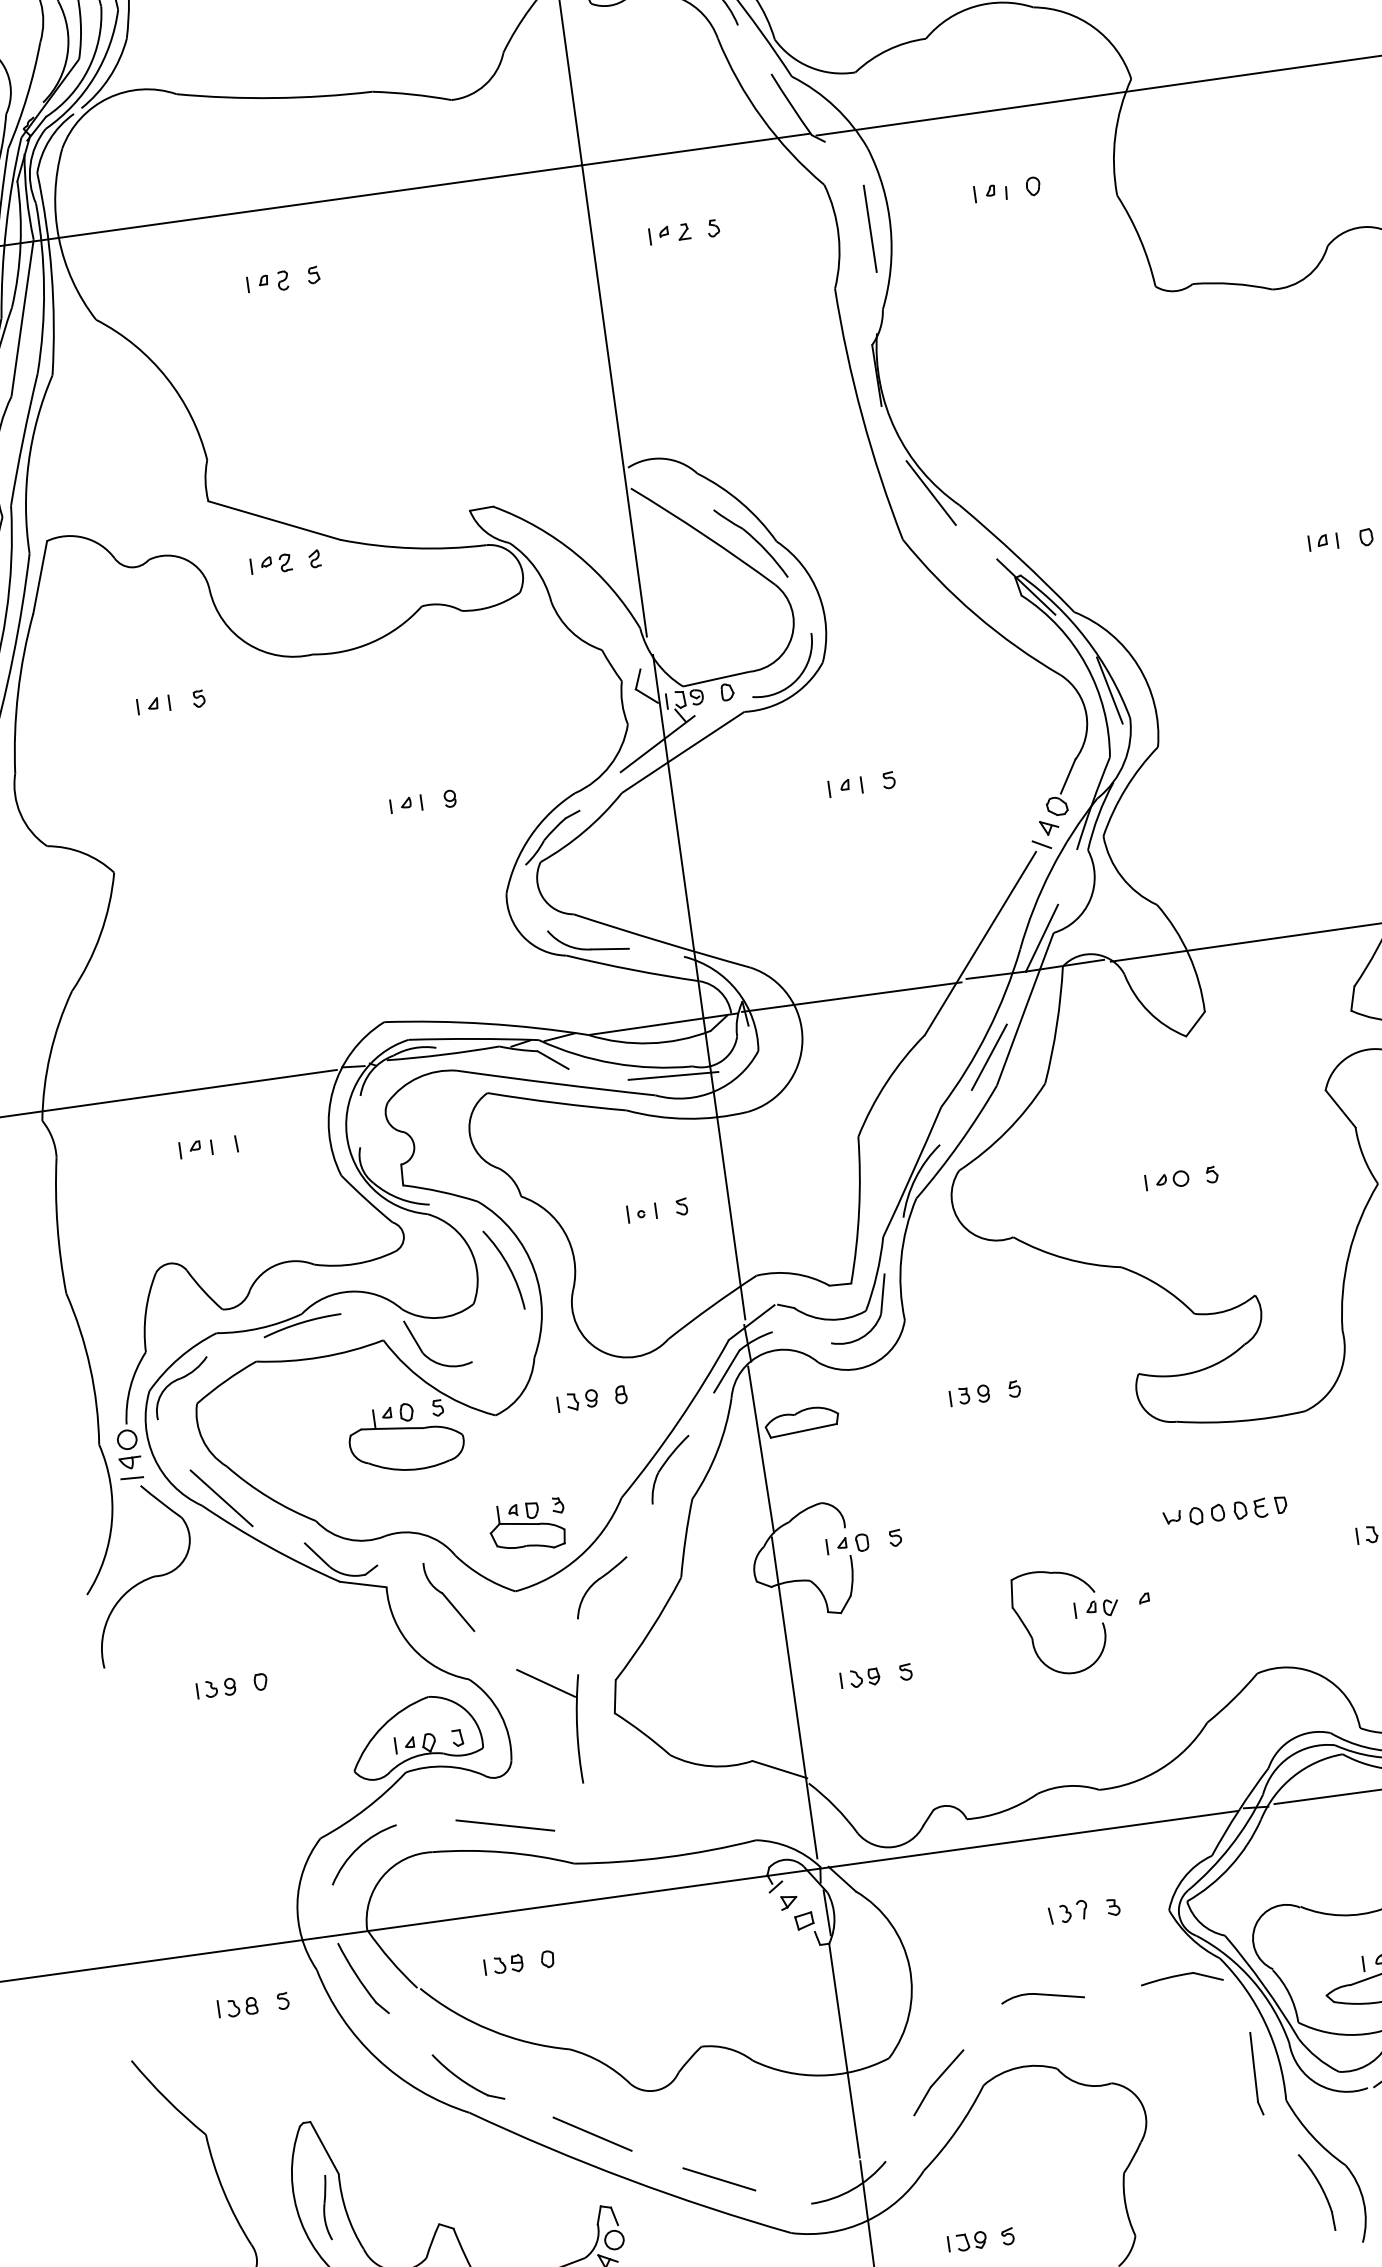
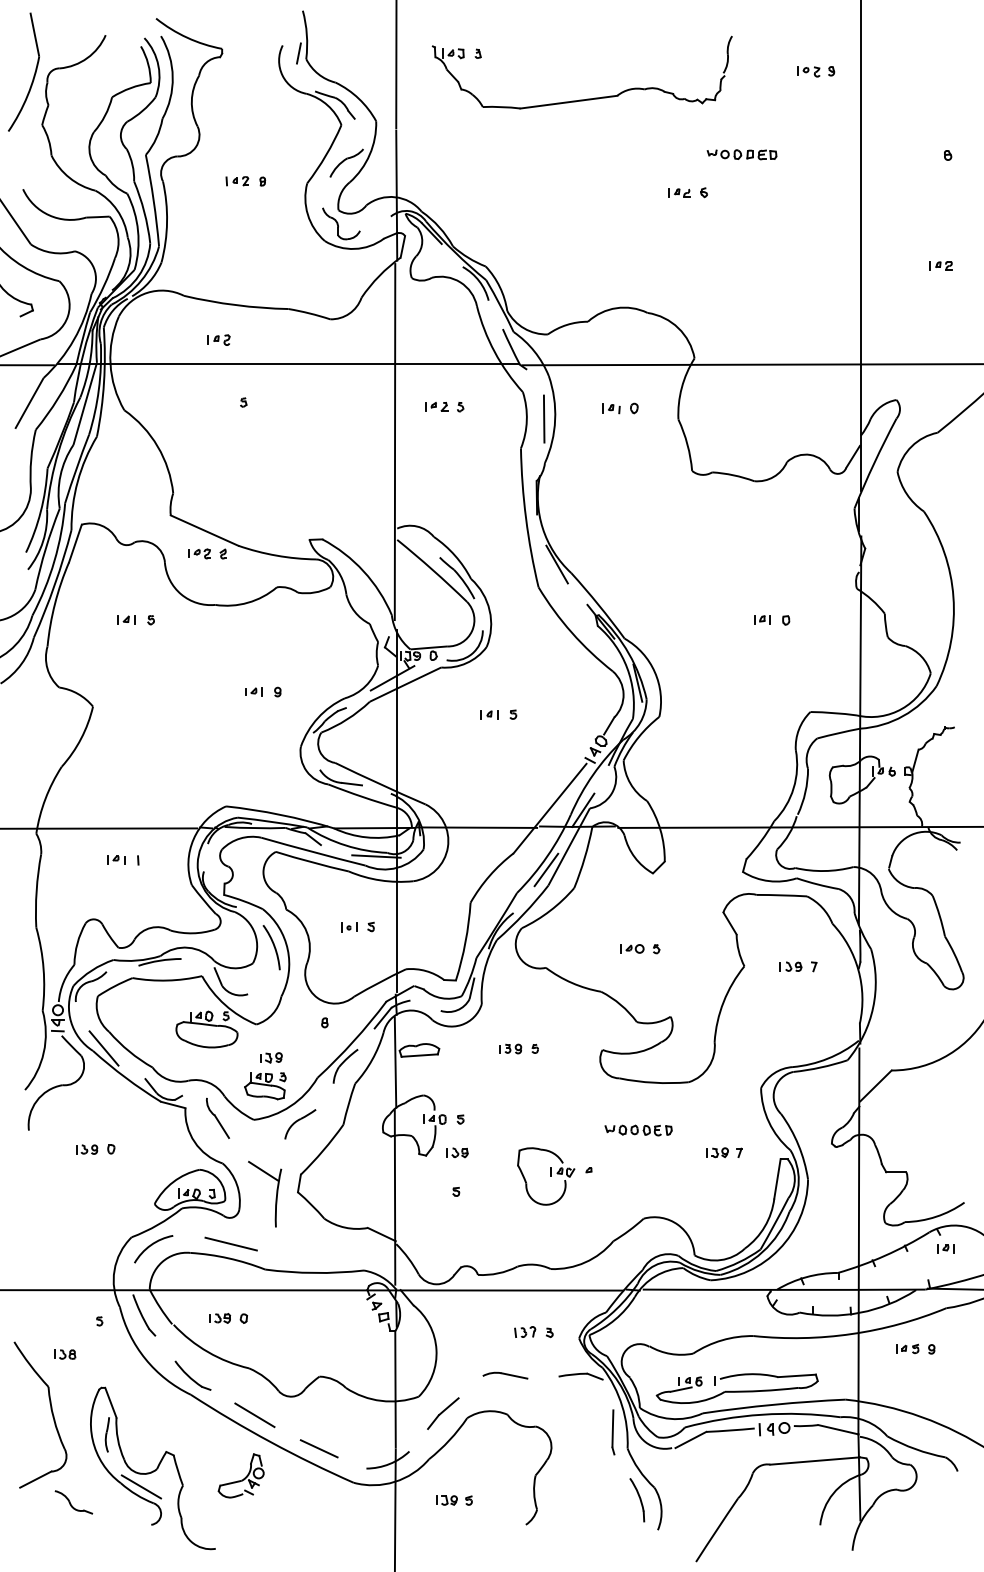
part: (267, 281) -> (218, 339), moved
part: (578, 1400) -> (271, 1057), moved
part: (860, 1677) -> (457, 1152), moved
part: (238, 2007) -> (65, 1354), moved

